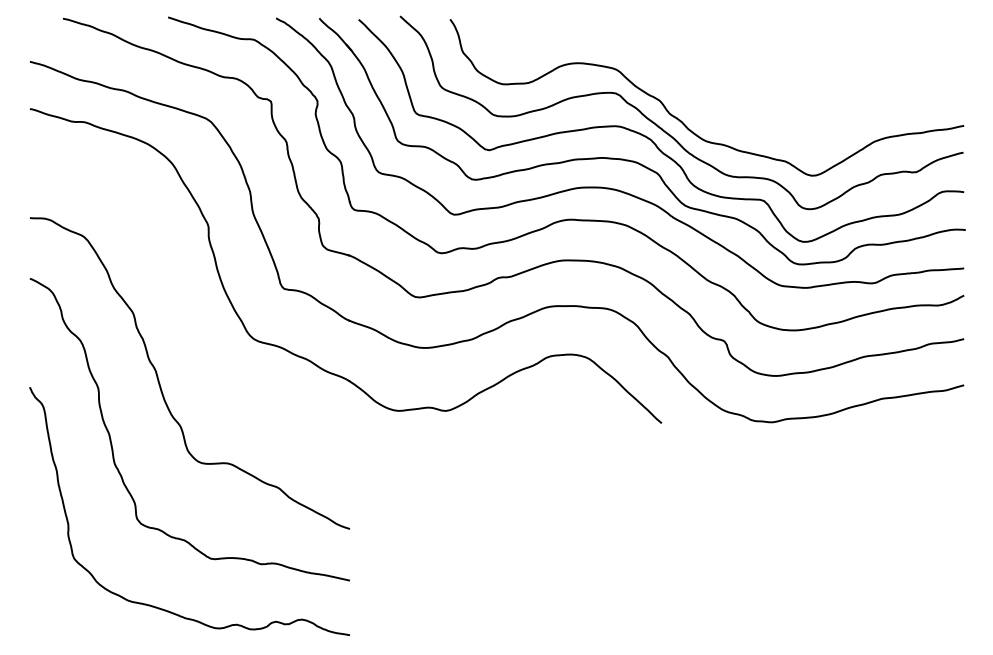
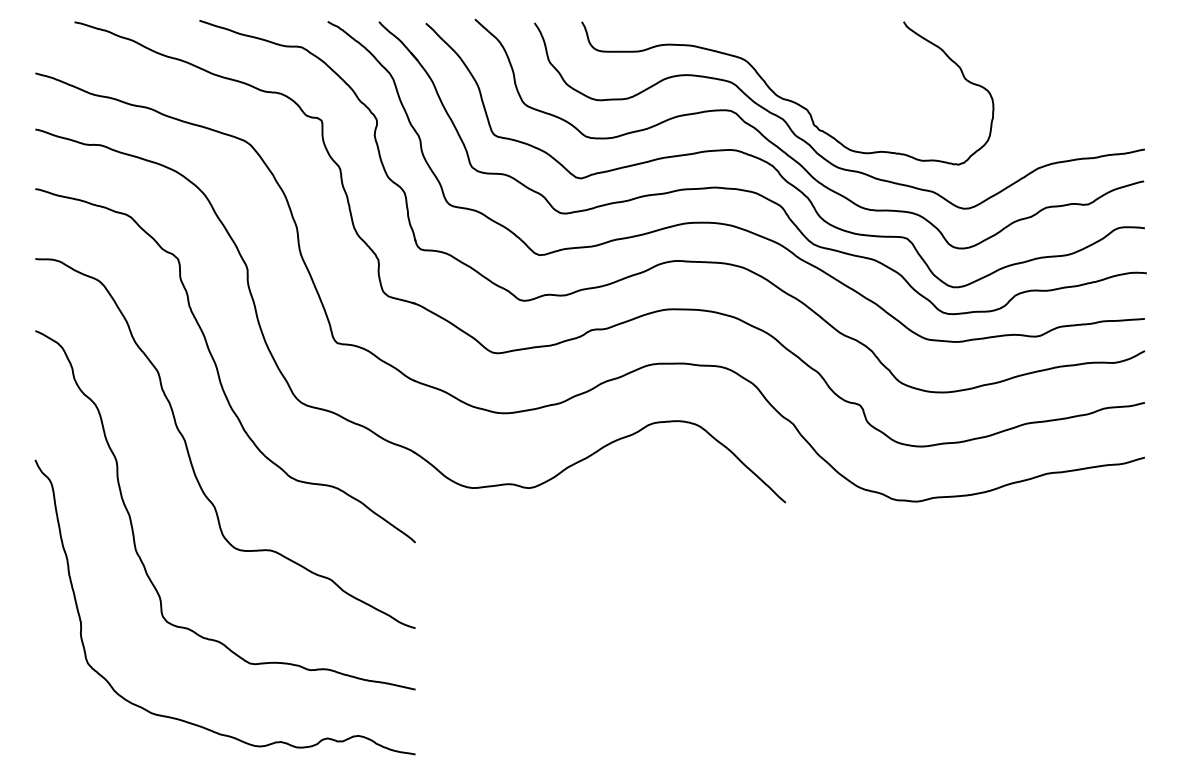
curve: (662, 82) -> (786, 98), added
curve: (183, 308) -> (217, 366), added

